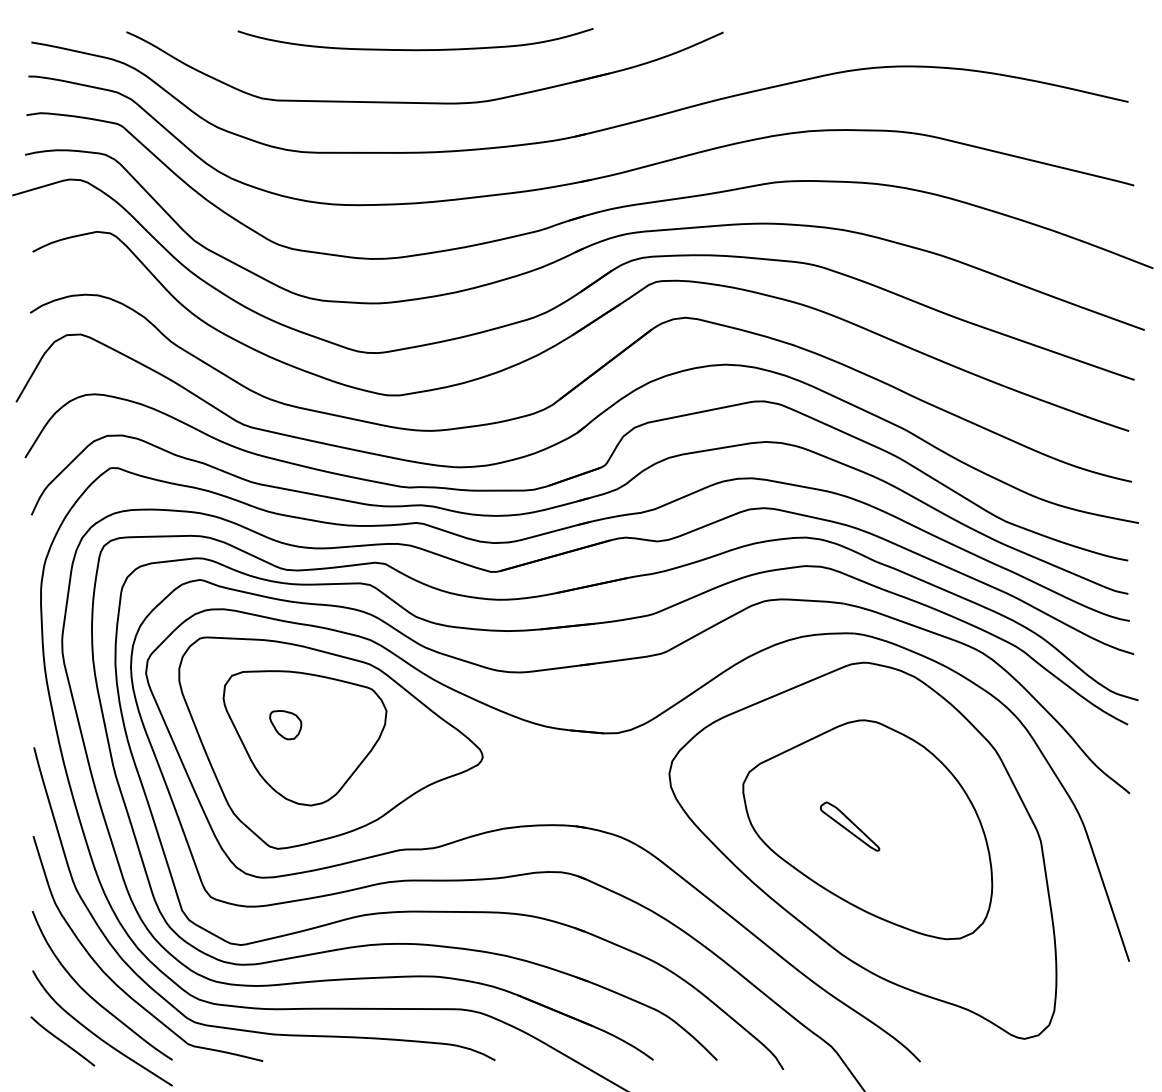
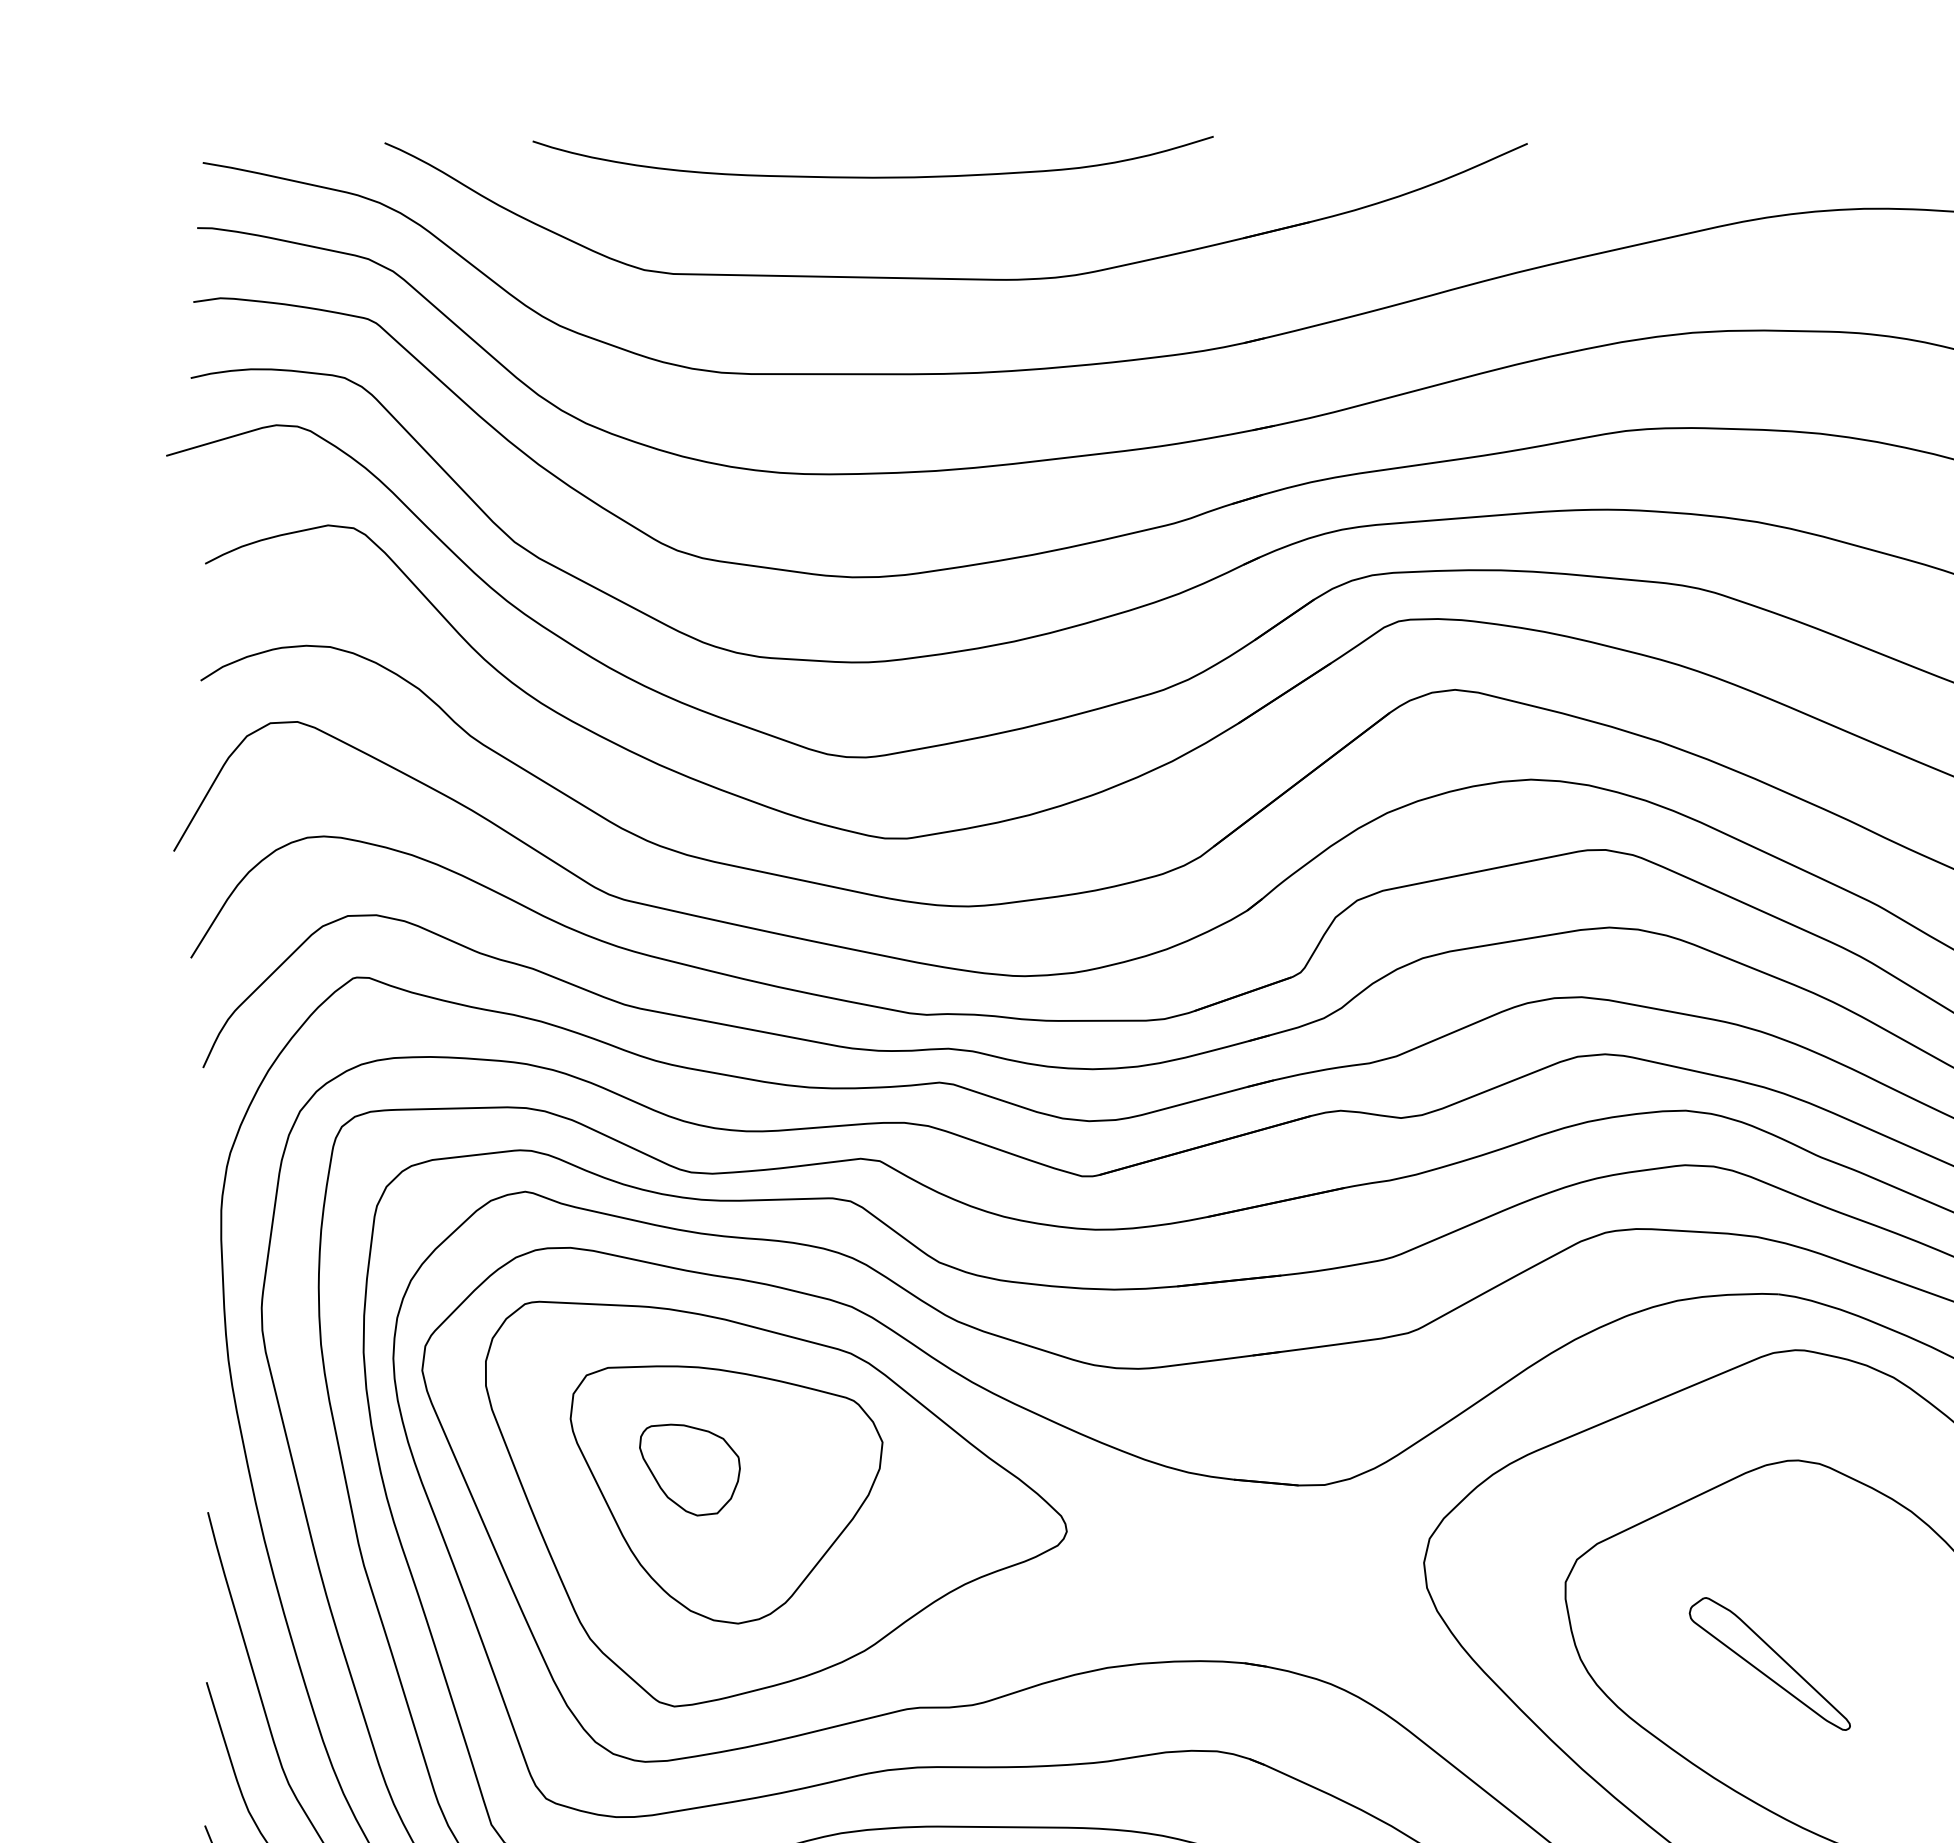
curve: (415, 49) -> (872, 176), moved
part: (285, 724) -> (689, 1468), size x1.67
part: (849, 826) -> (1768, 1663), size x1.43

